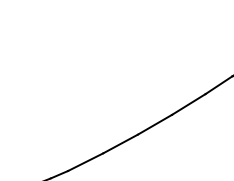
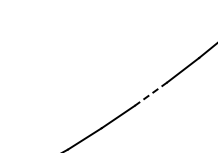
line: (154, 124) -> (150, 93), solid -> dashed

